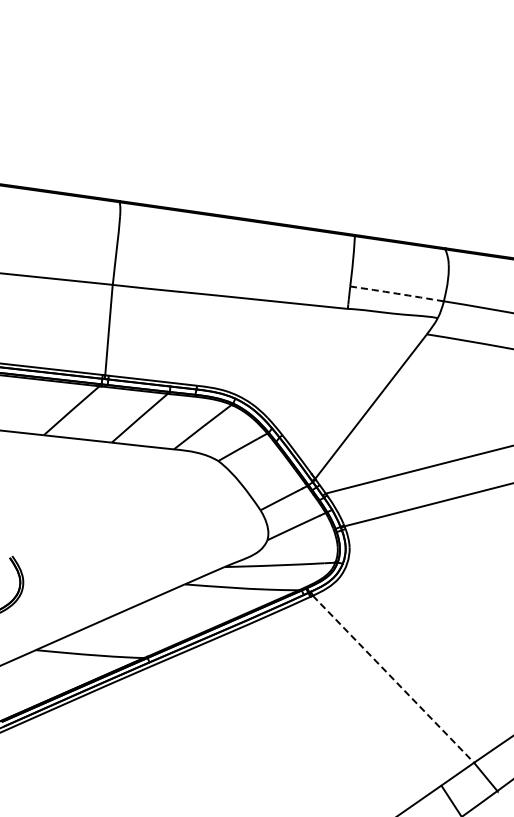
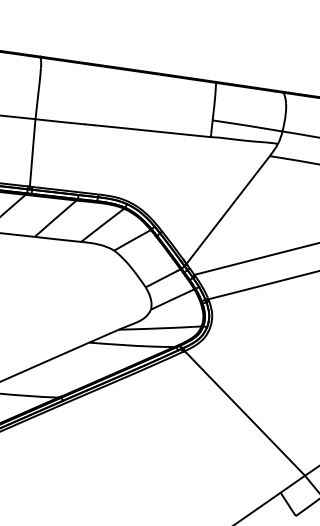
arc: (397, 293) -> (247, 125), dashed -> solid
line: (393, 679) -> (244, 413), dashed -> solid

